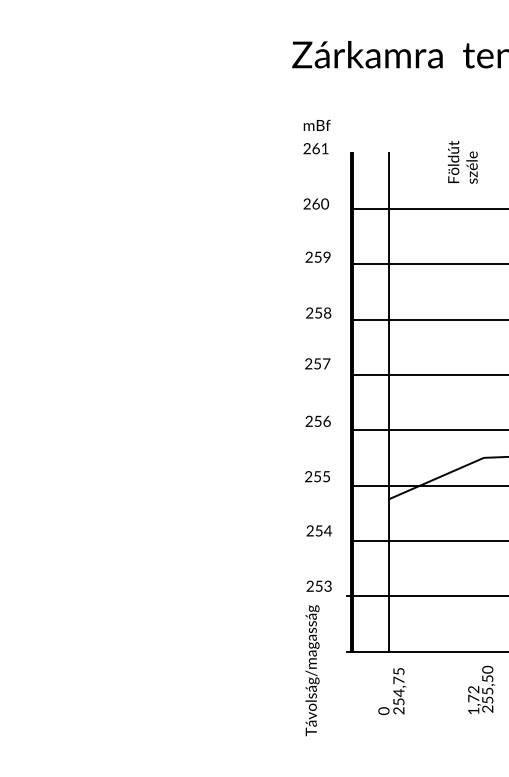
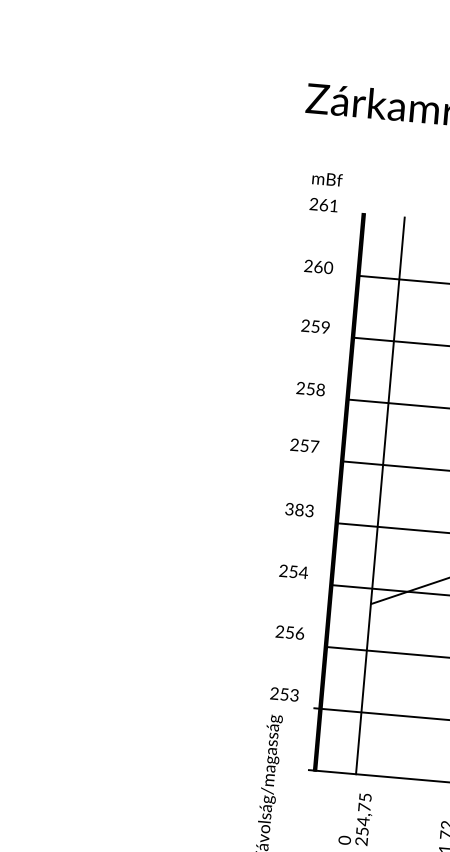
text: (317, 420) -> (298, 509), 256 -> 383
text: (326, 476) -> (303, 572), 255 -> 254
text: (327, 530) -> (299, 632), 254 -> 256

